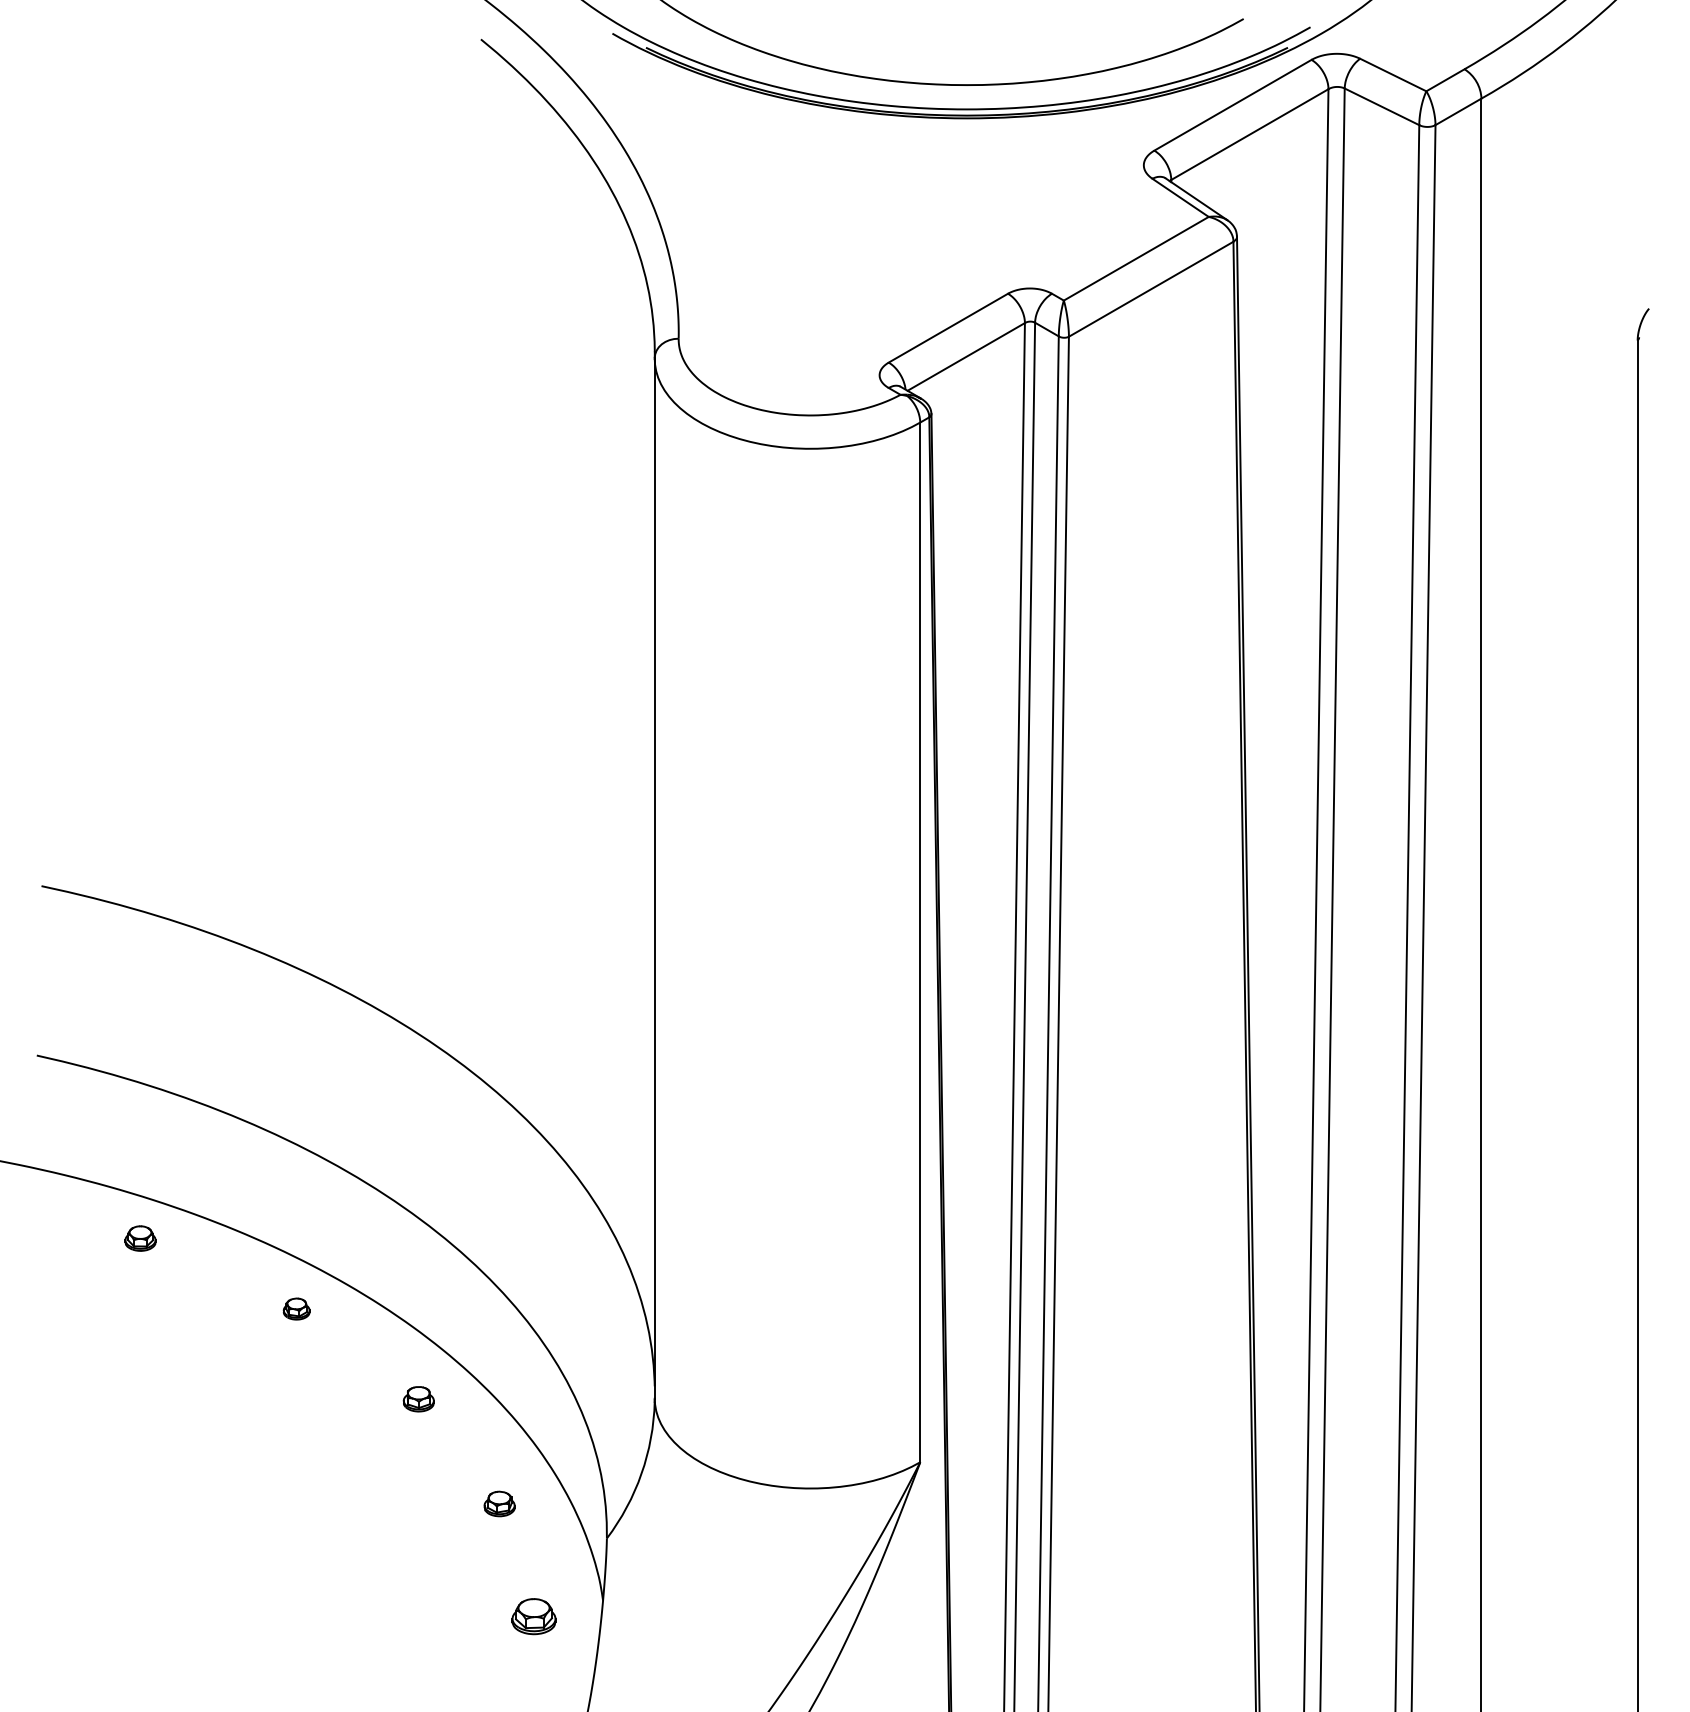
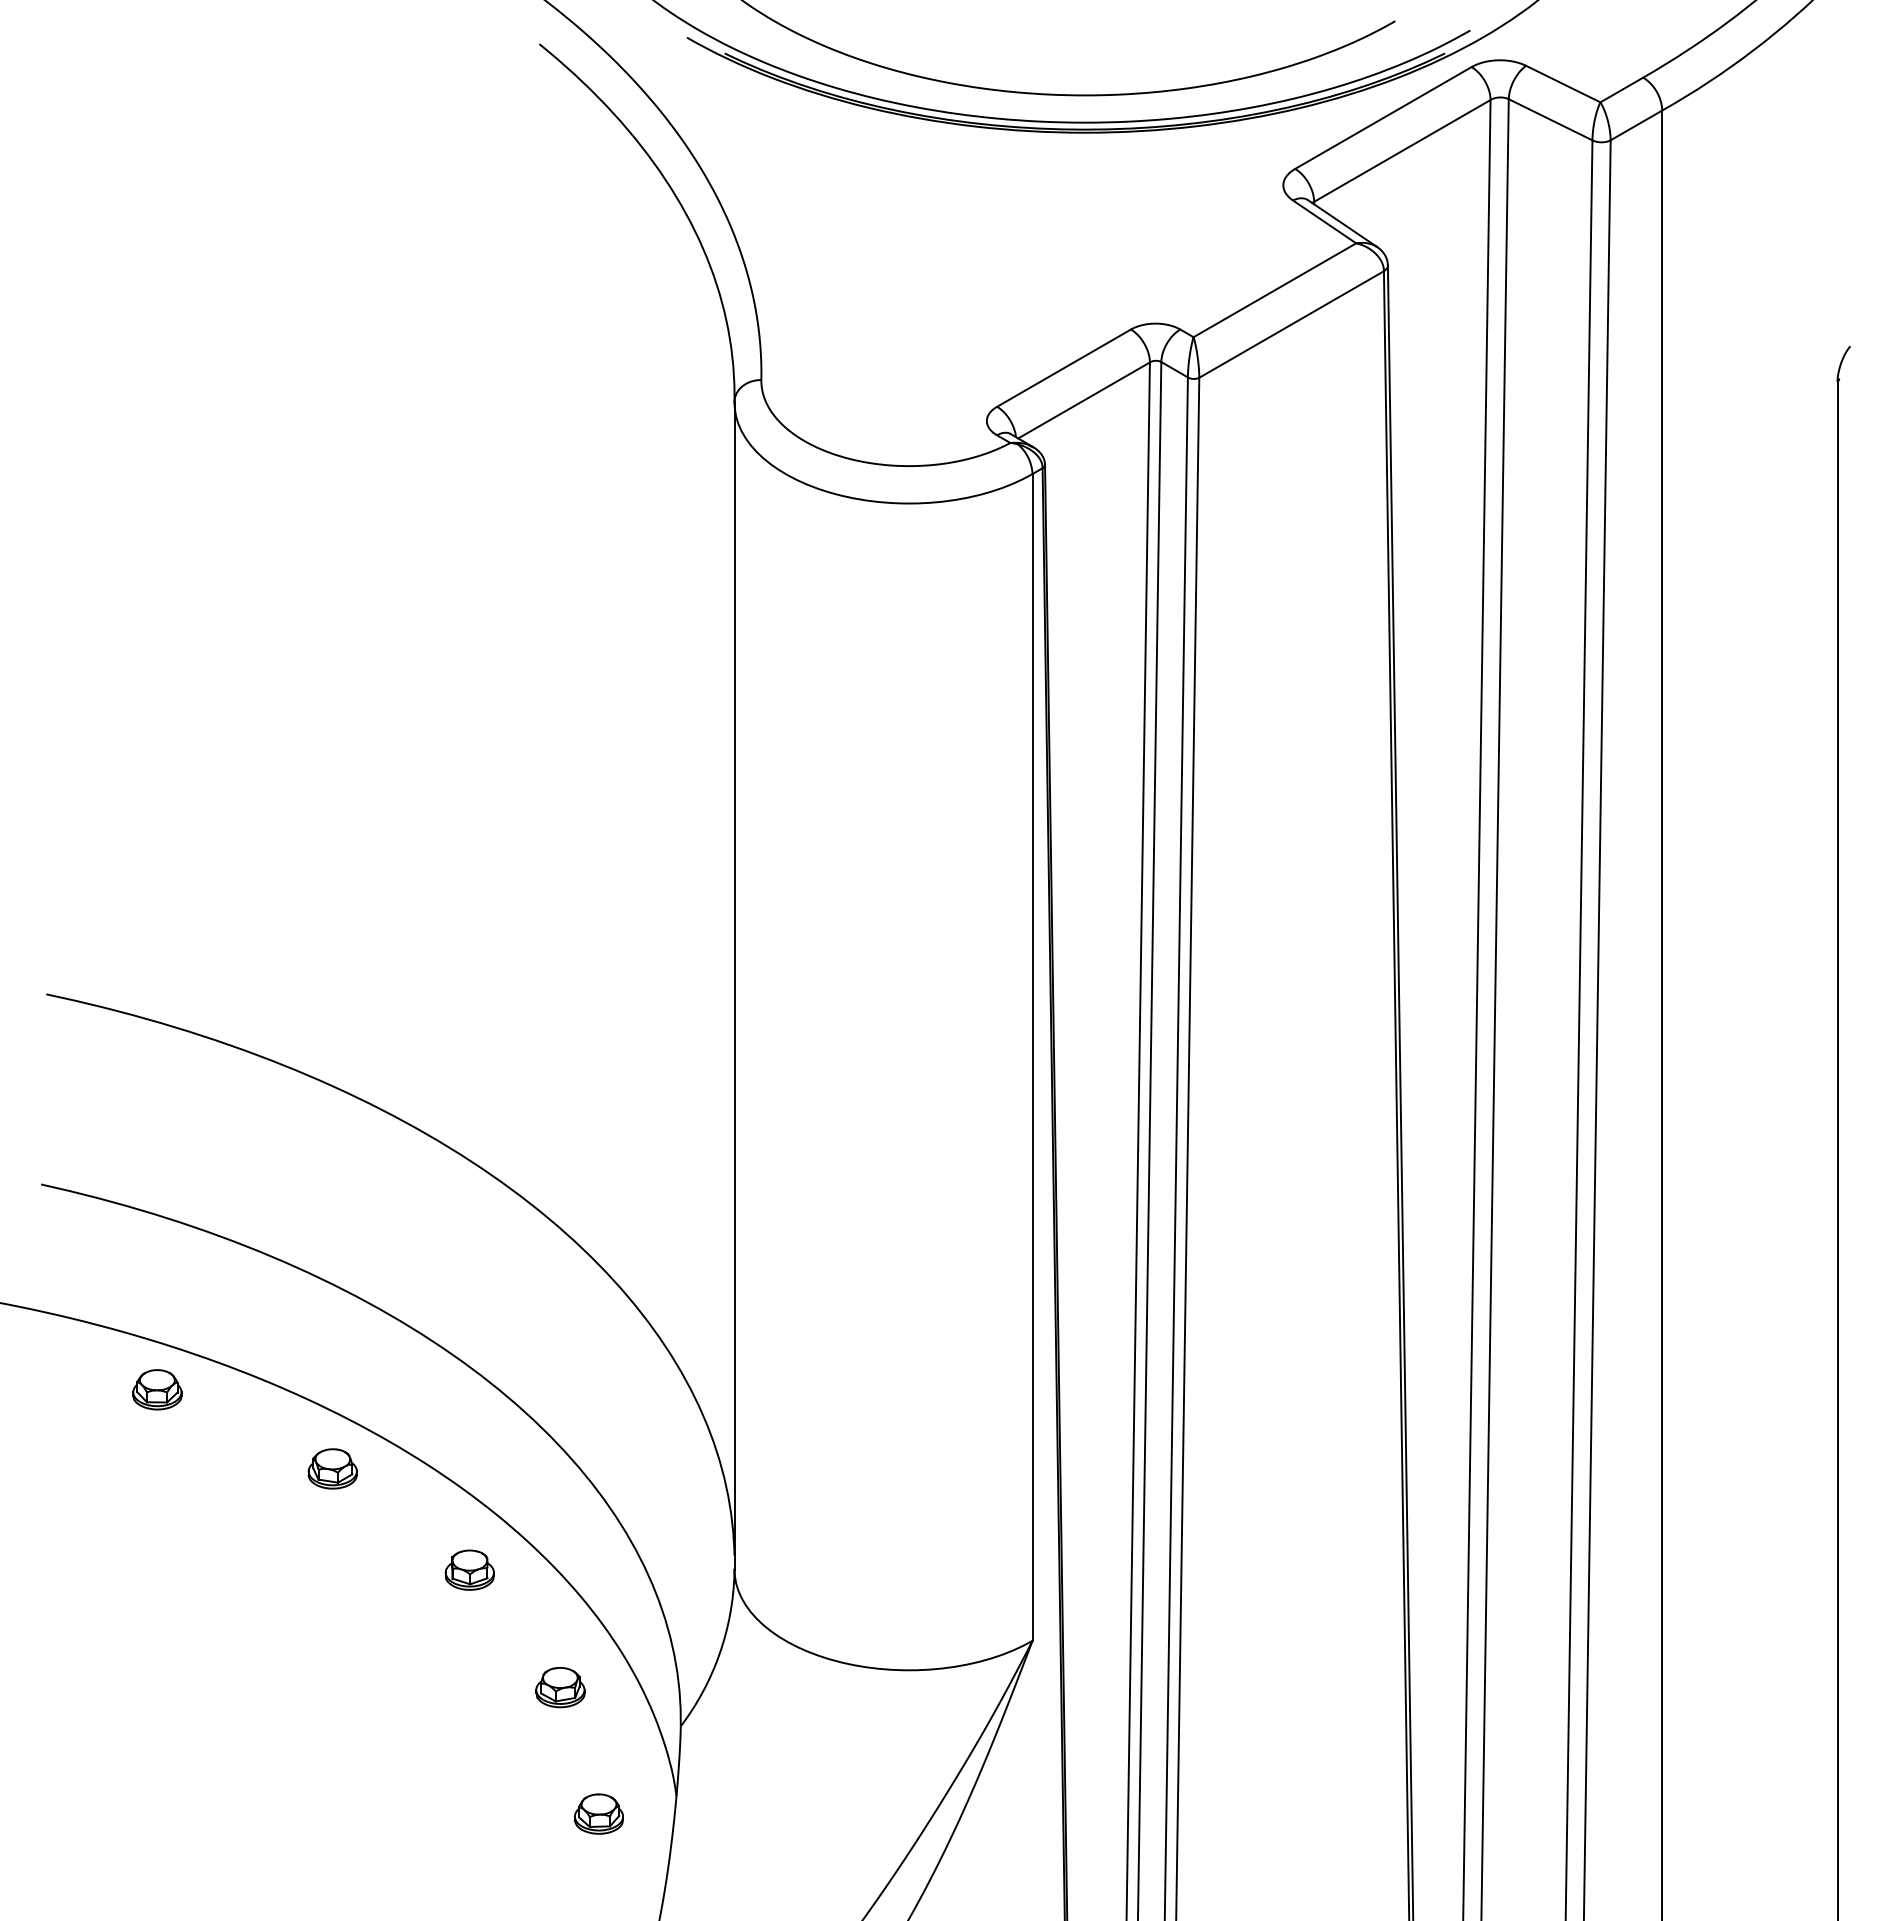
part: (140, 1238) -> (157, 1389), size x1.43
part: (296, 1308) -> (332, 1468), size x1.67
part: (418, 1398) -> (469, 1569), size x1.43
part: (499, 1503) -> (560, 1687), size x1.43

